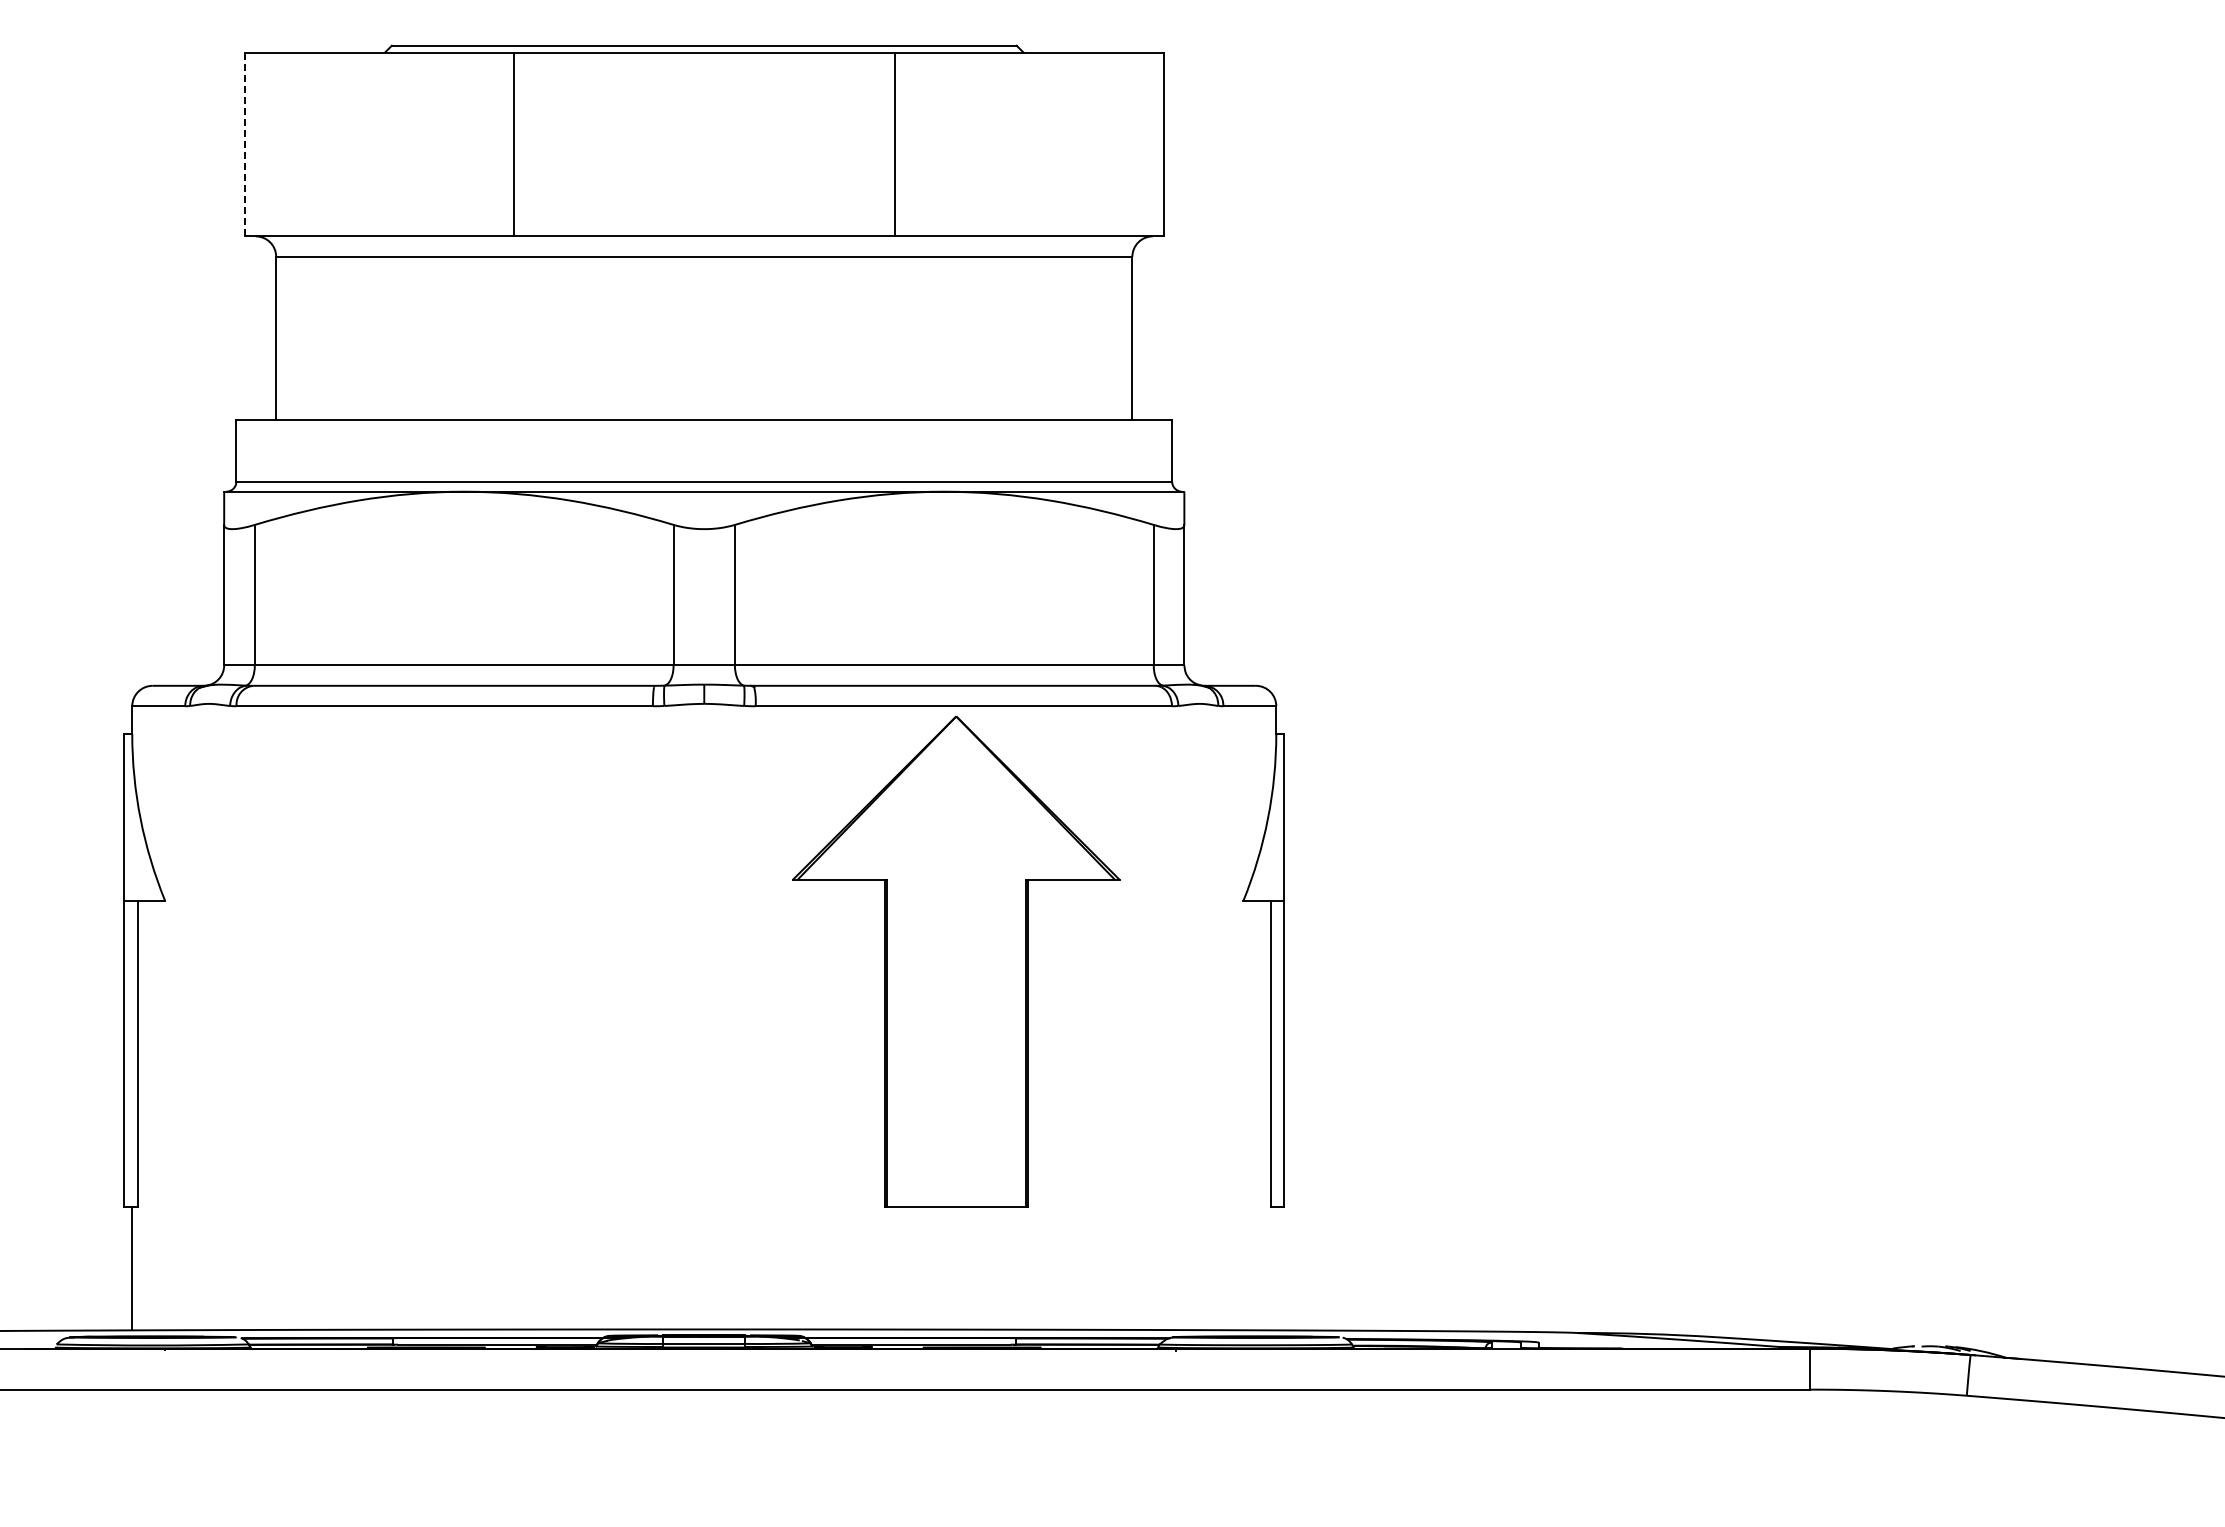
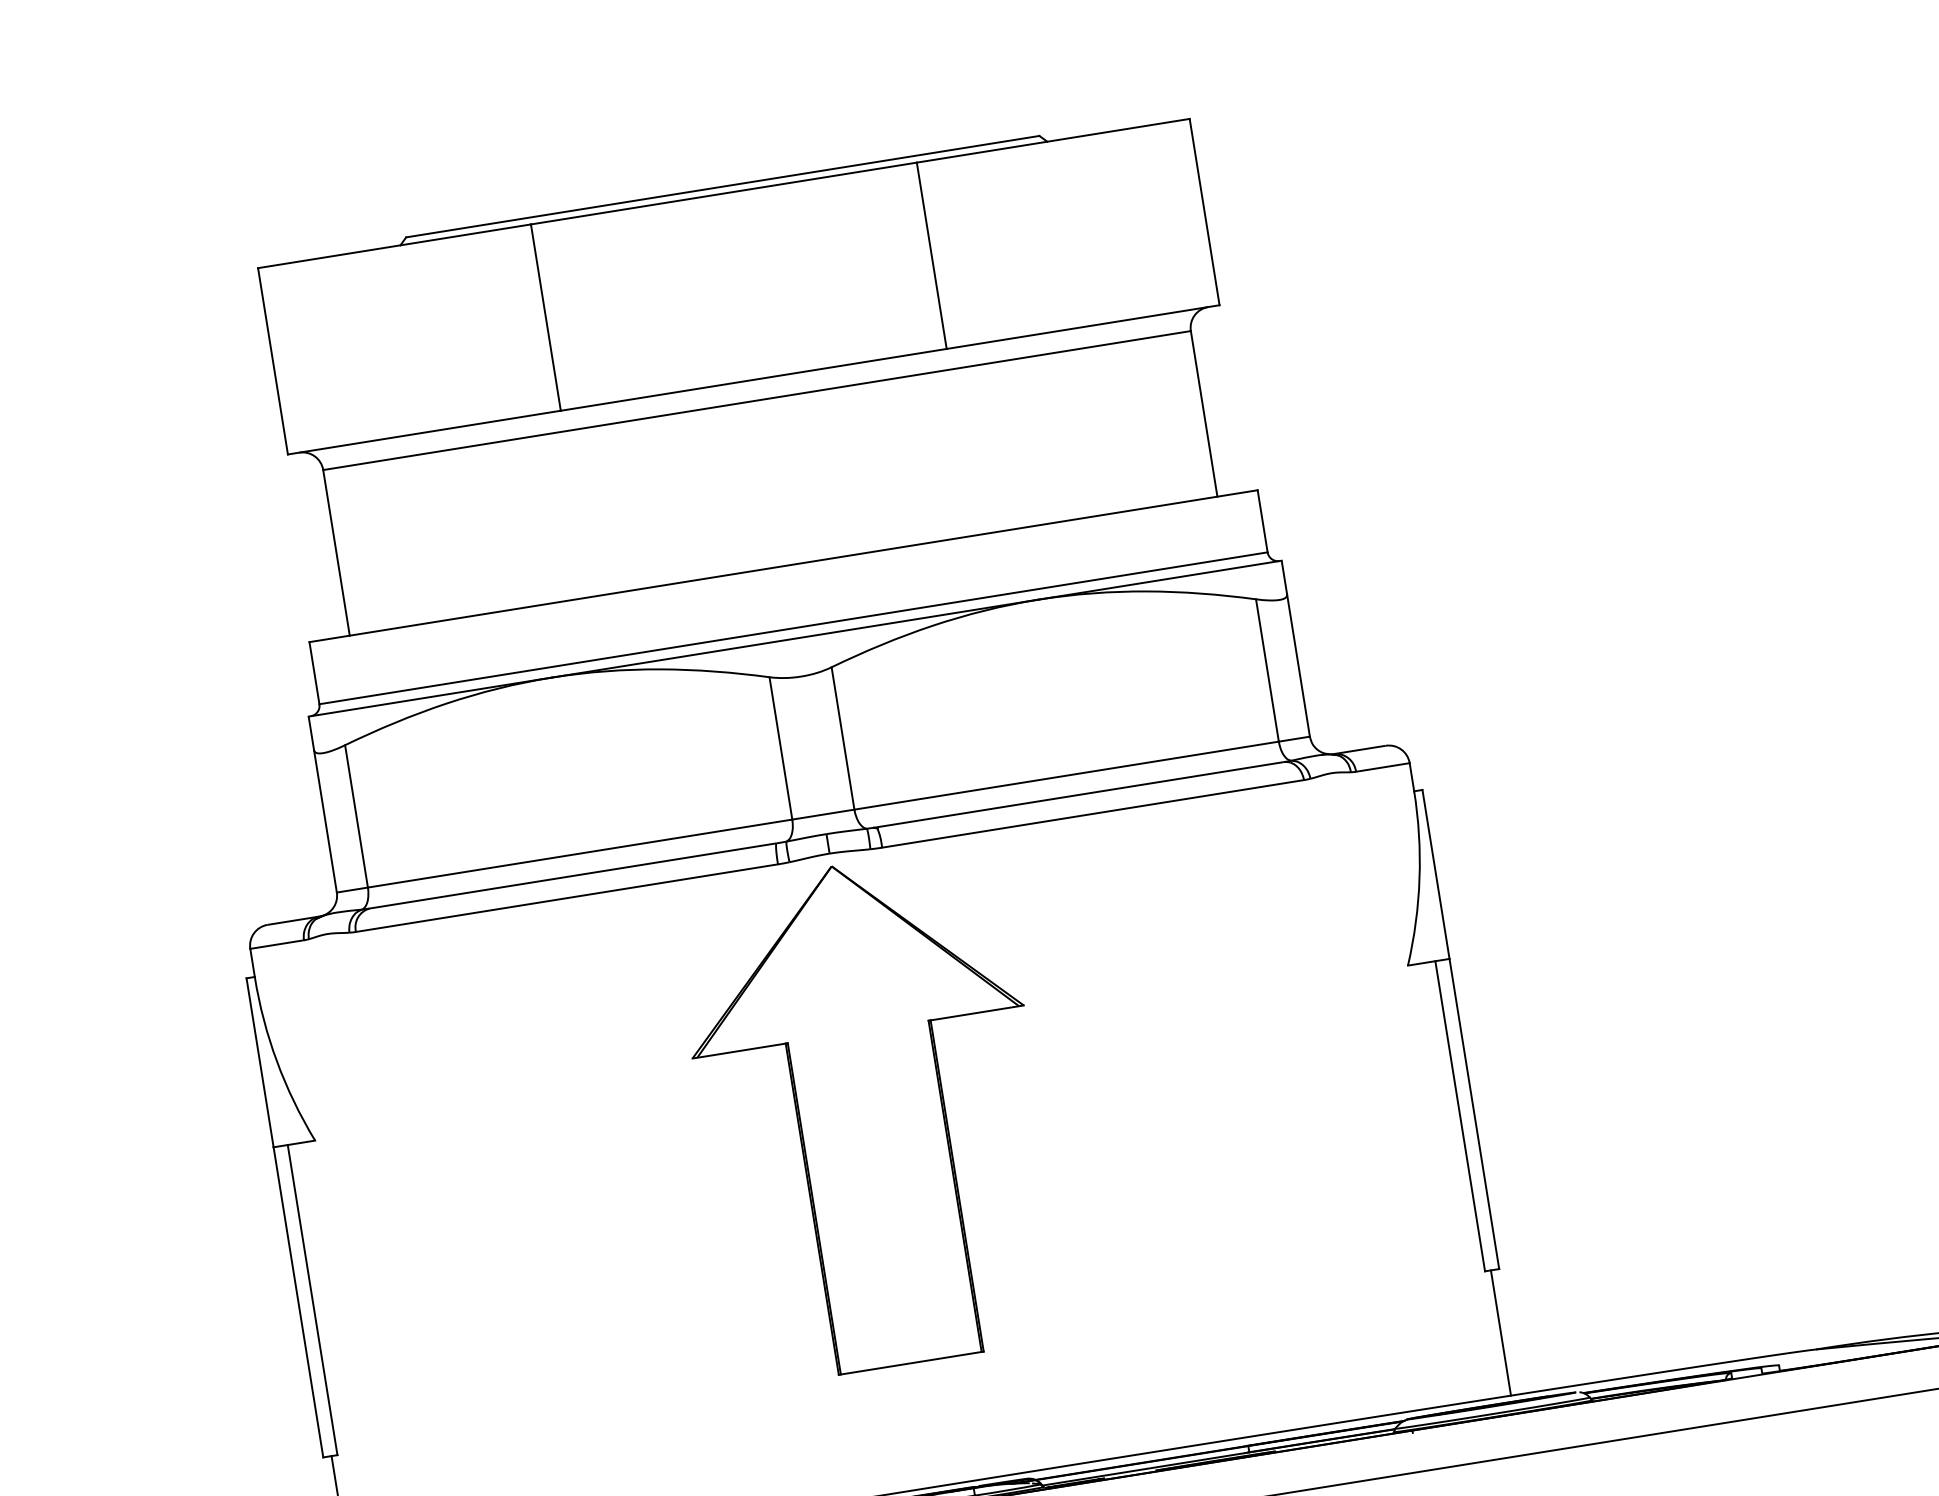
line: (244, 144) -> (272, 361), dashed -> solid
part: (956, 961) -> (871, 1114), moved
line: (1276, 1268) -> (1501, 1332), added

